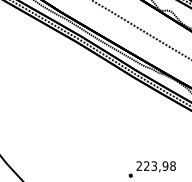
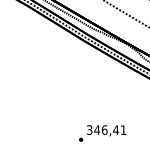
text: (155, 165) -> (105, 129), 223,98 -> 346,41

